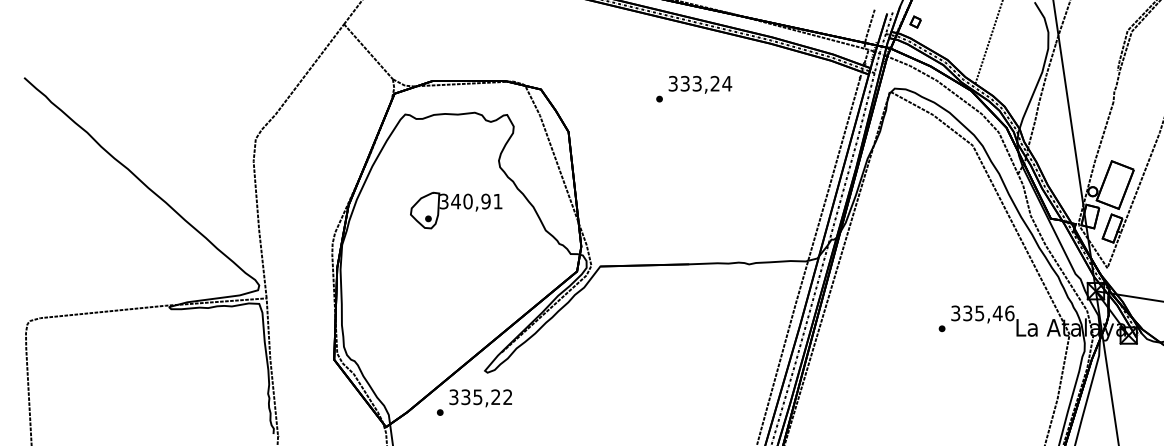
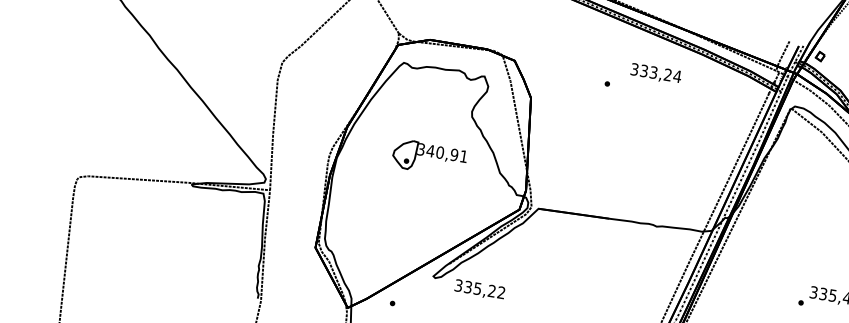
text: (700, 84) -> (656, 73), moved
part: (456, 210) -> (429, 158), moved
text: (480, 398) -> (479, 290), moved

